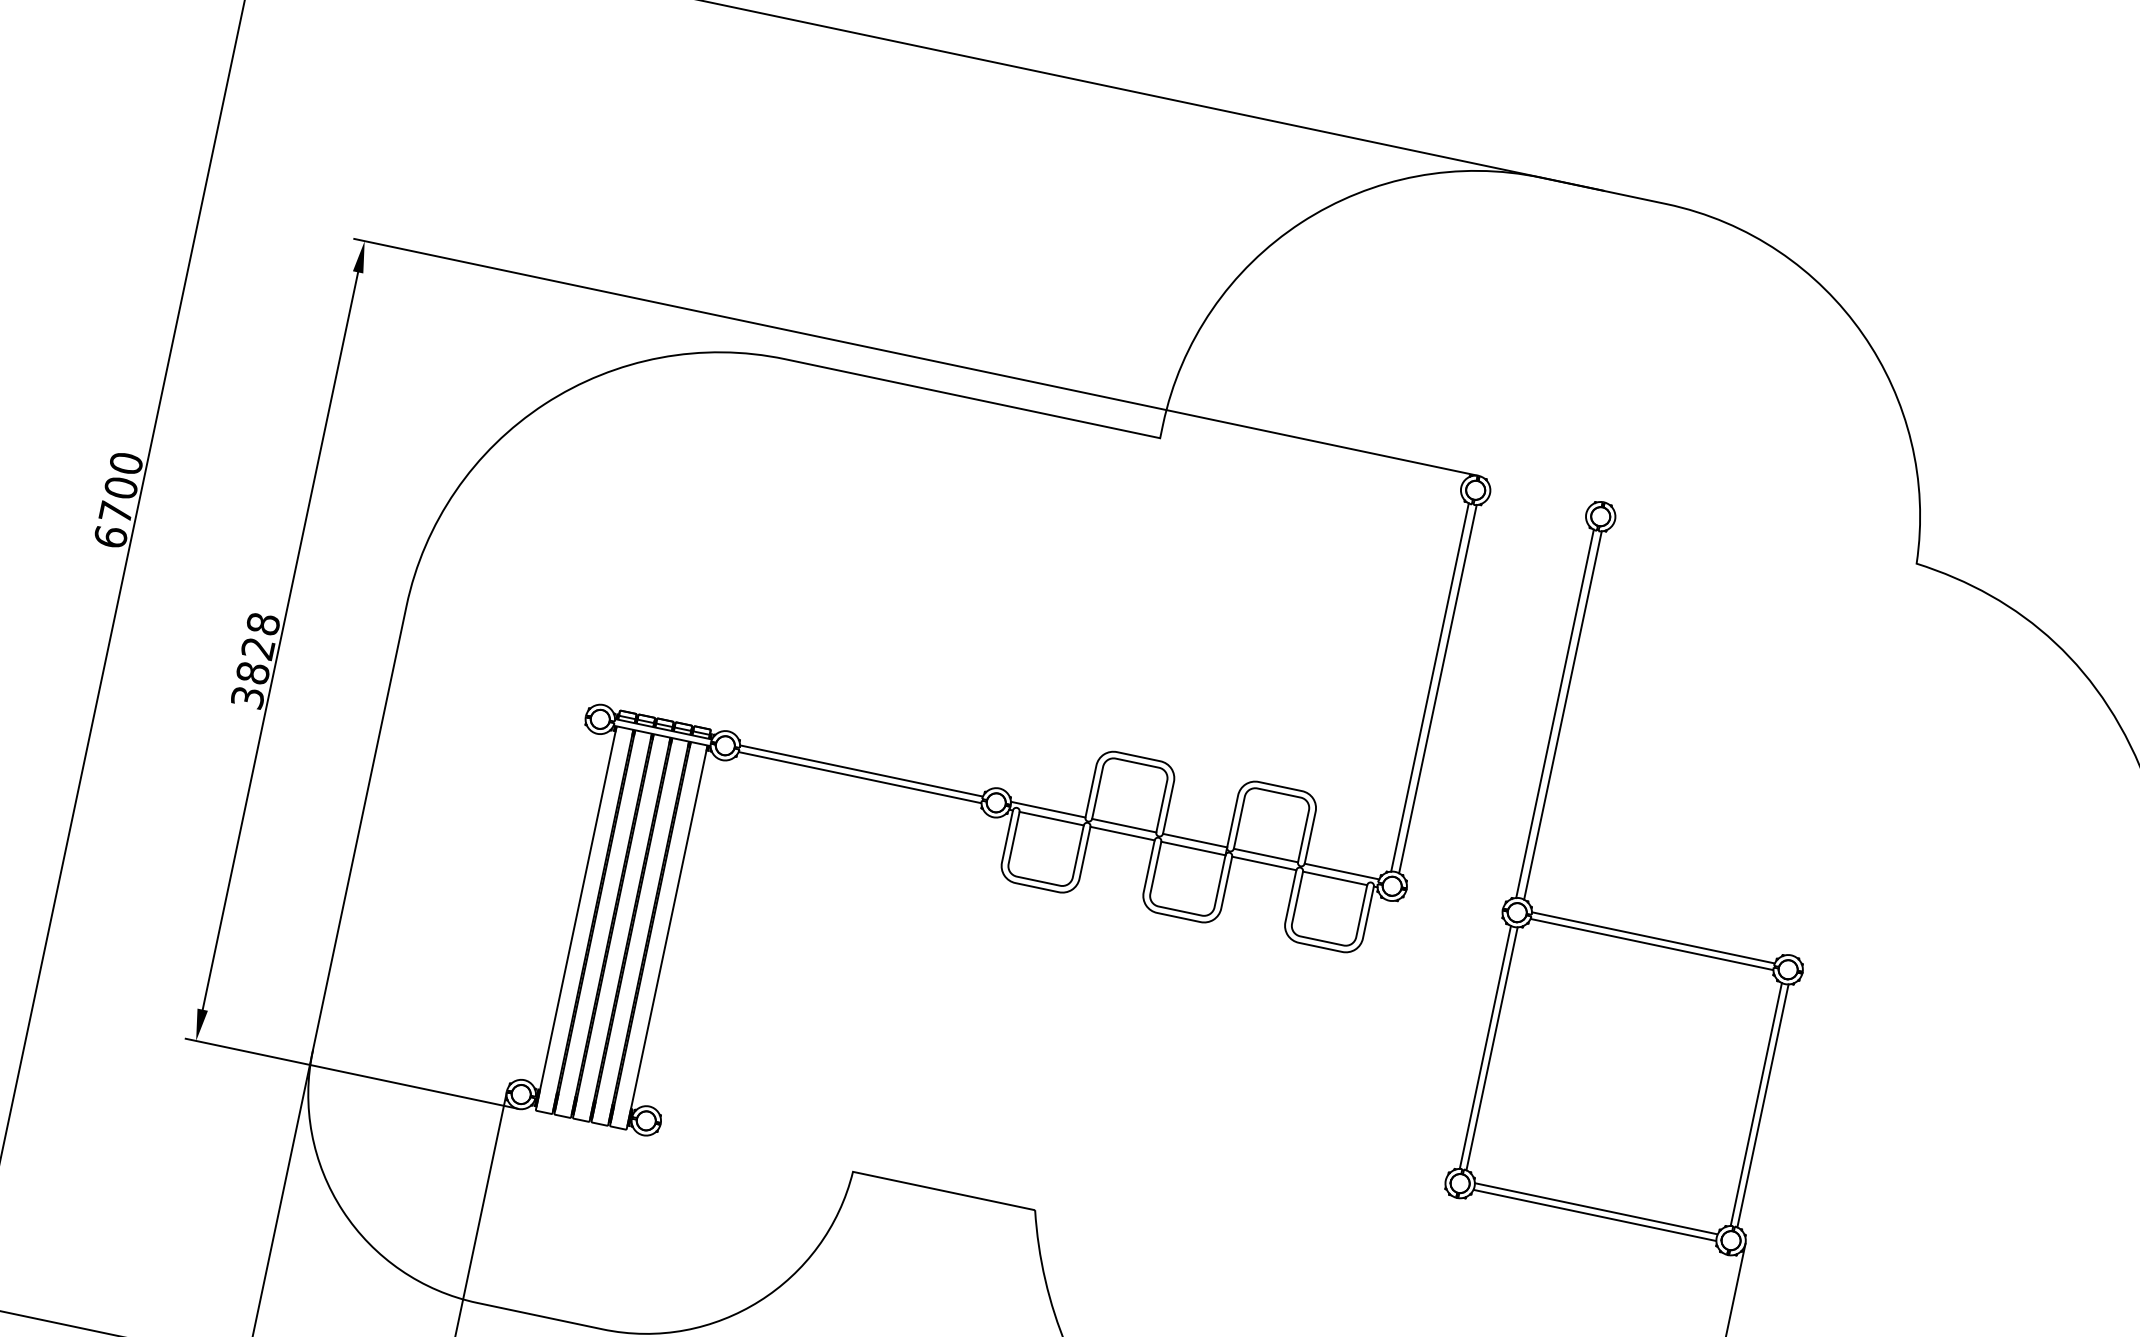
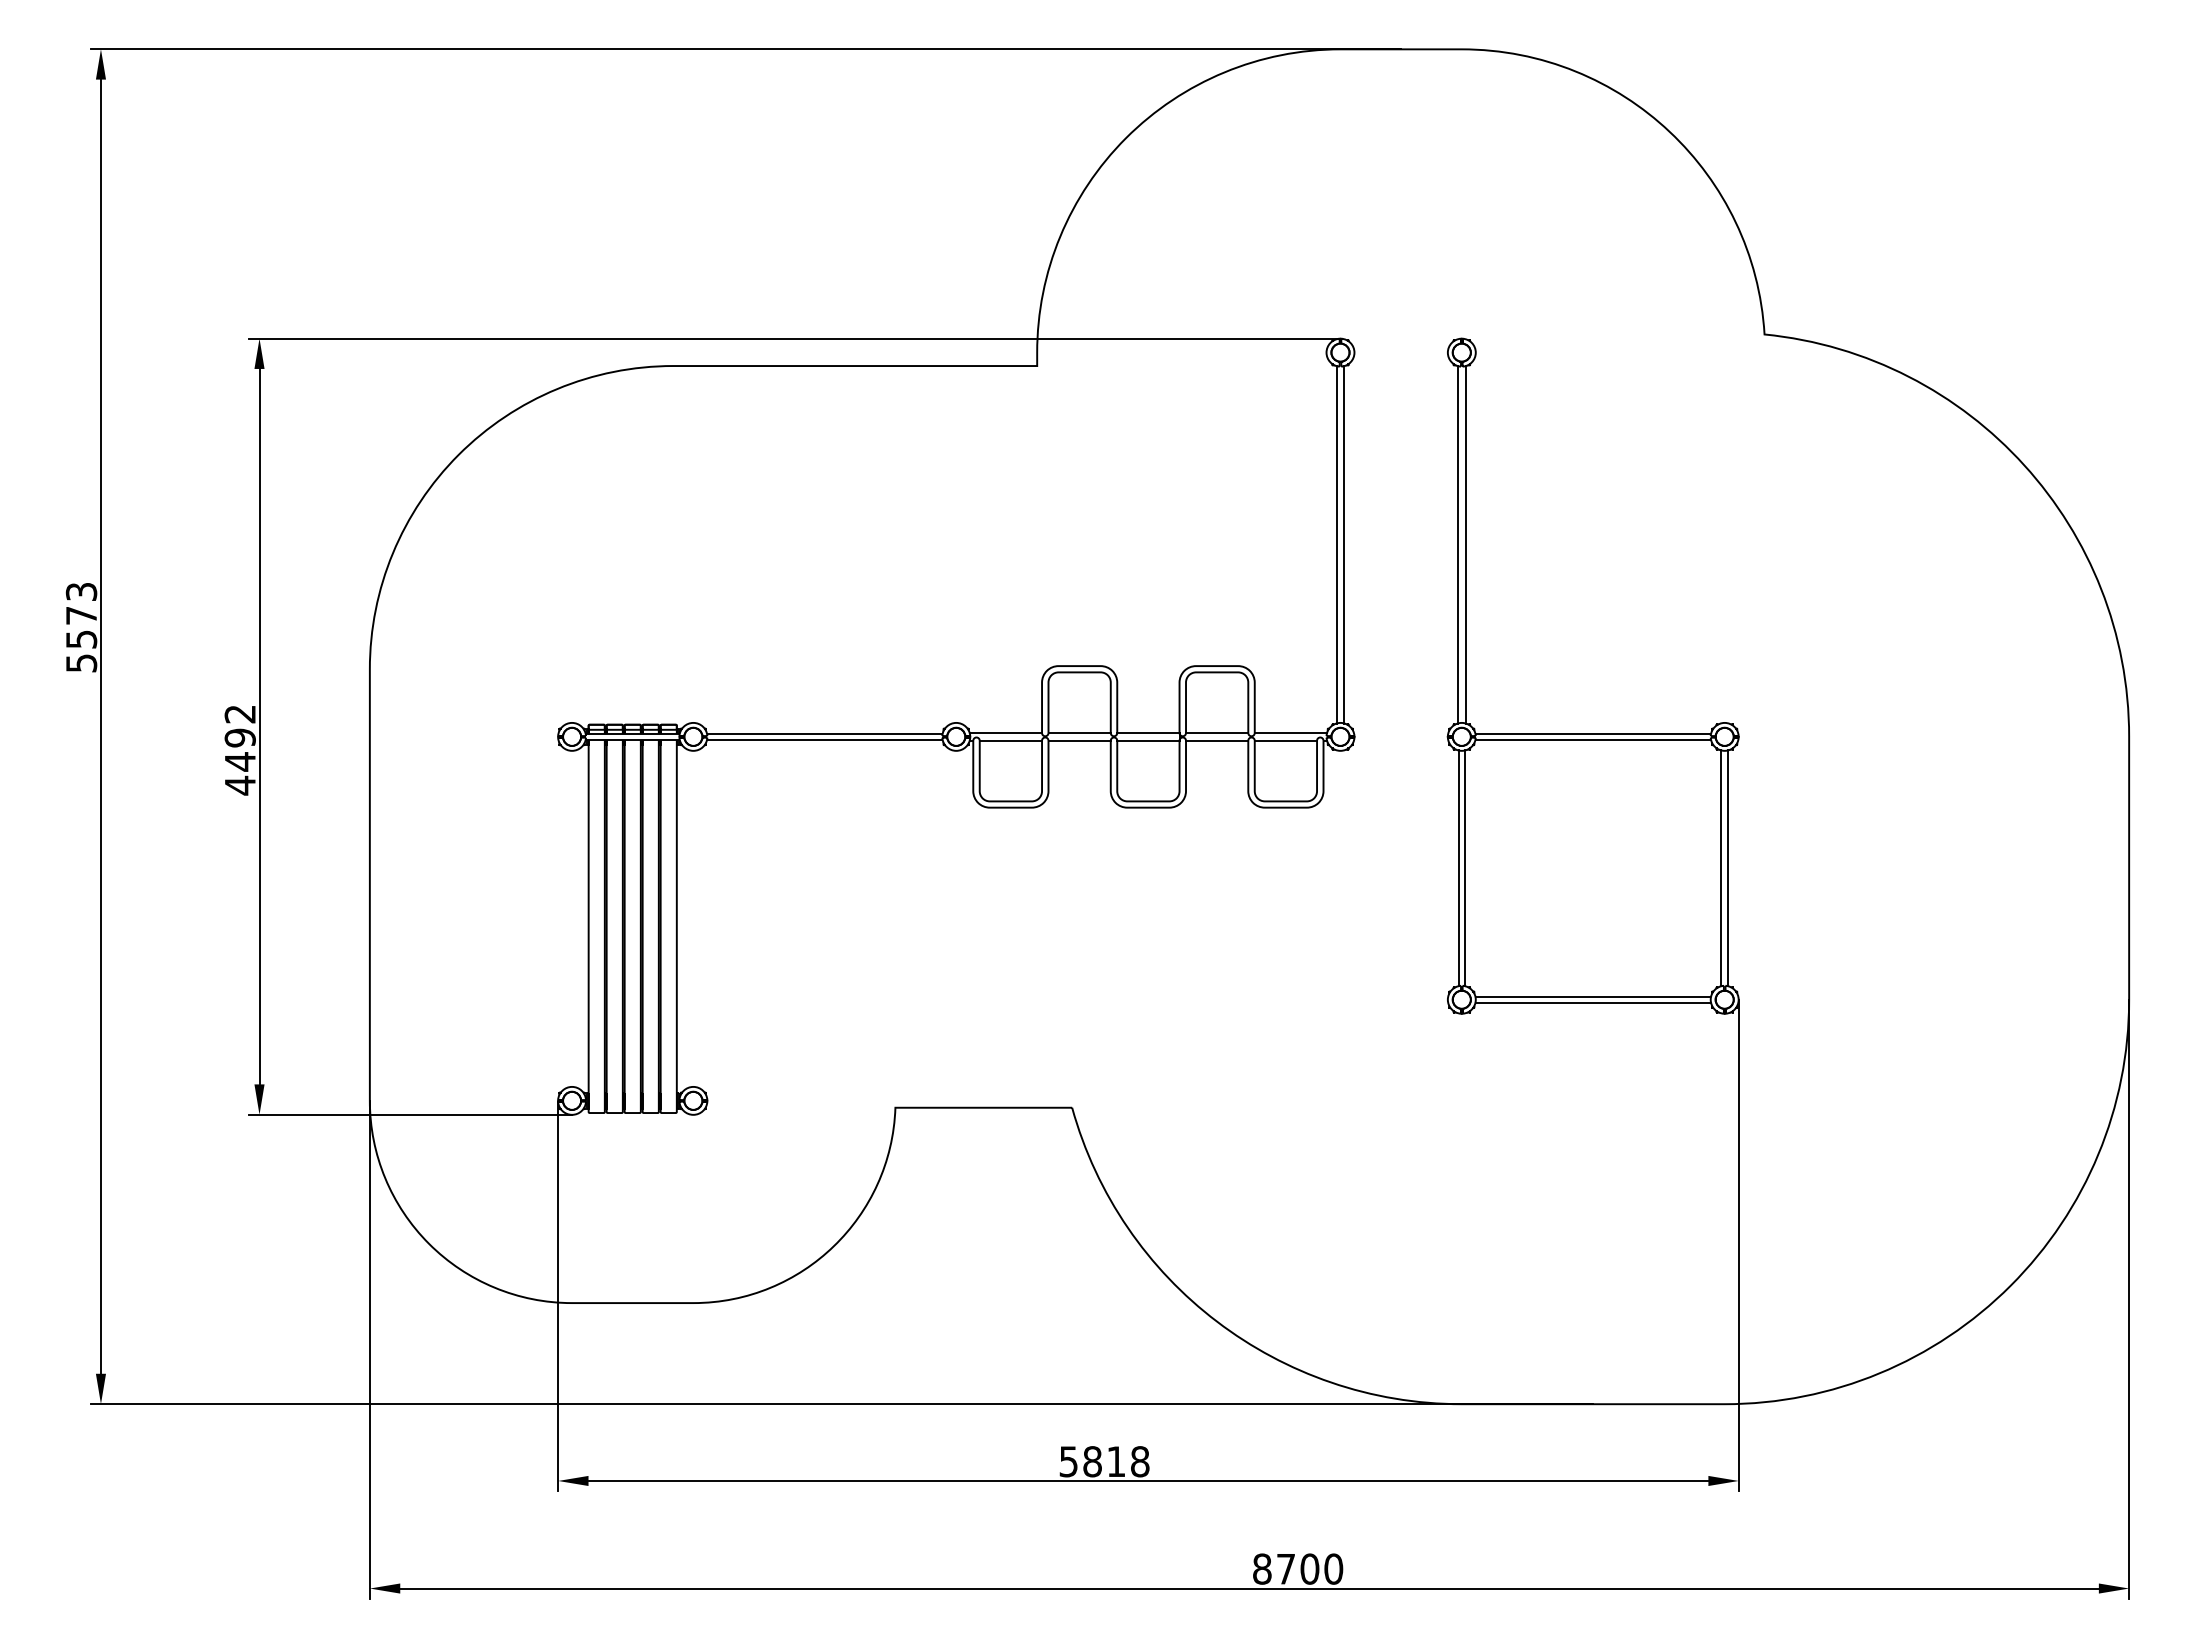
text: (118, 500) -> (81, 627), 6700 -> 5573
text: (254, 660) -> (239, 749), 3828 -> 4492

